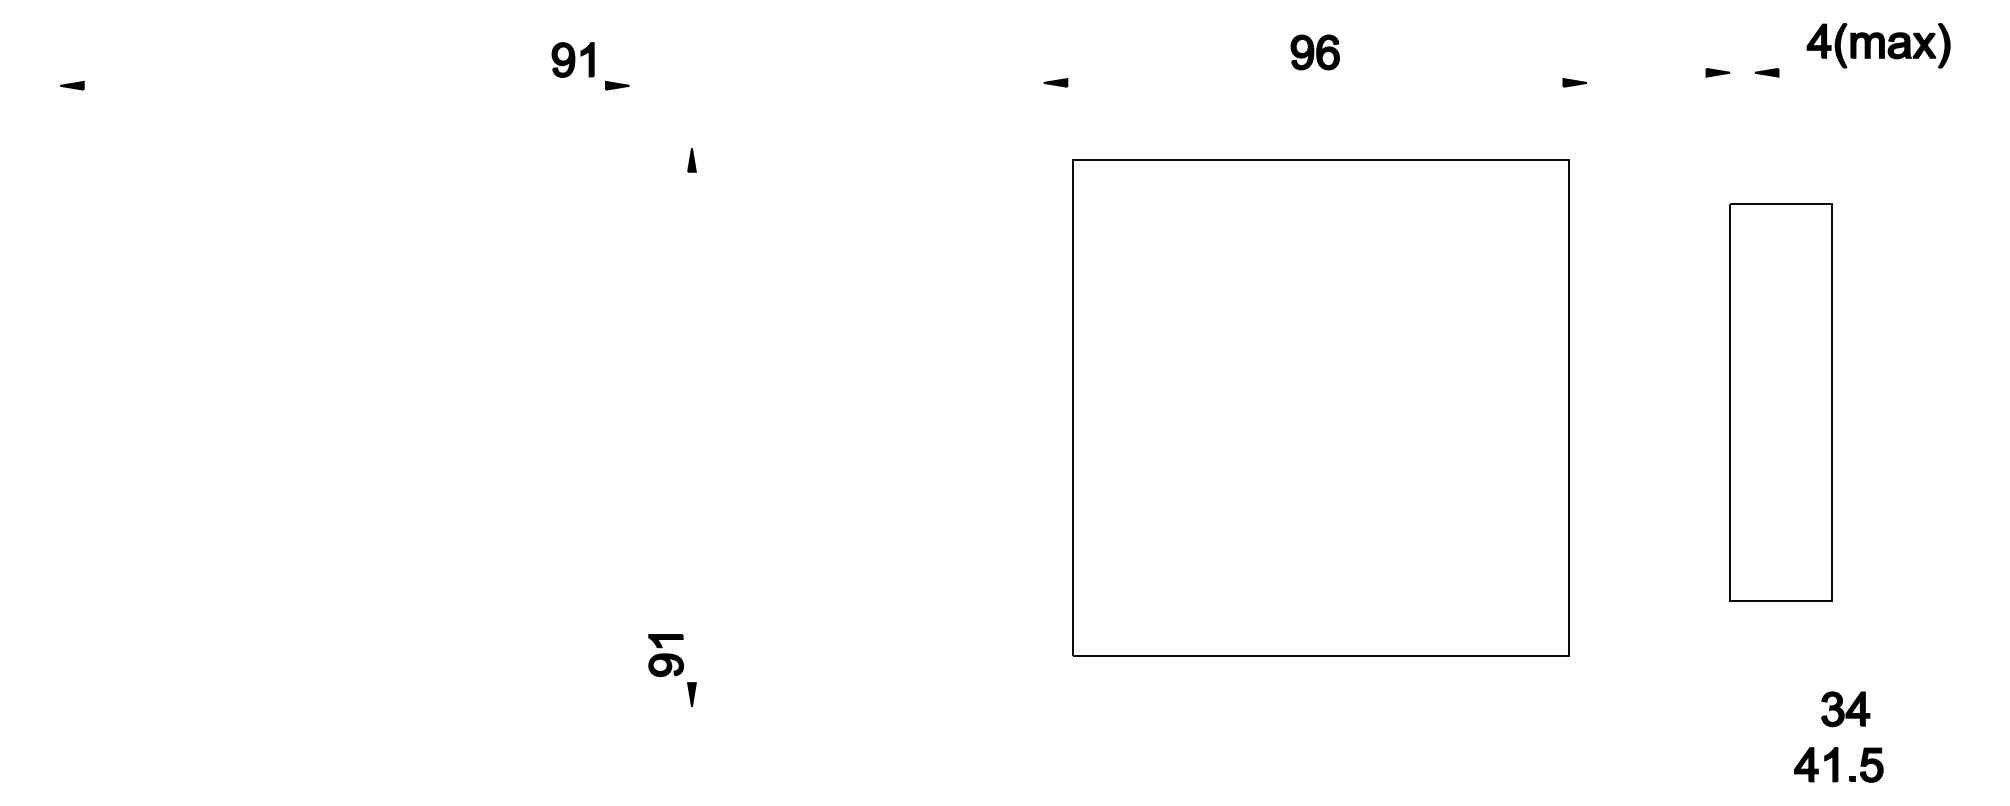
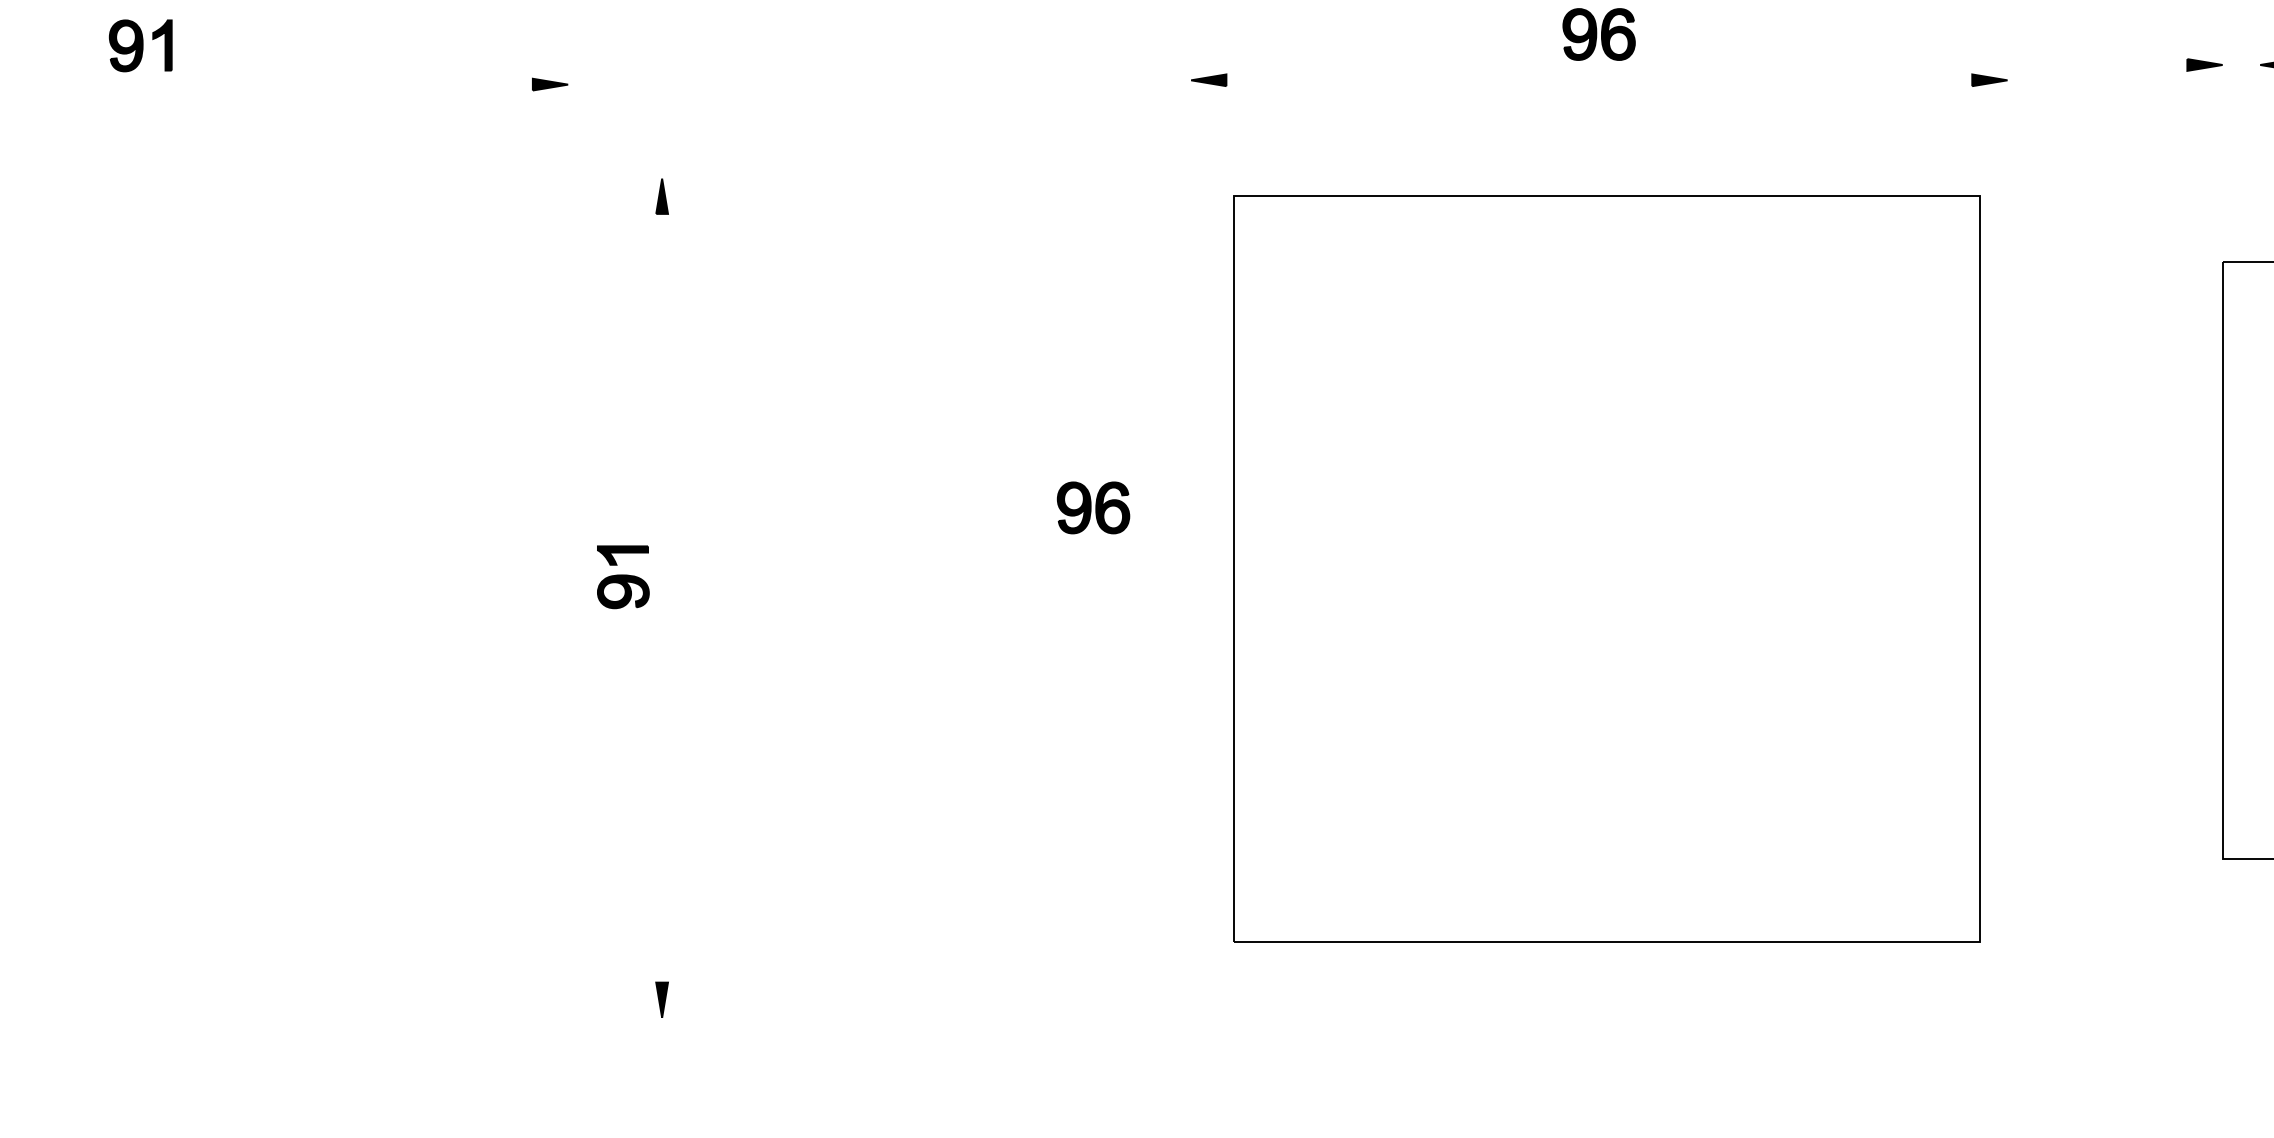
part: (572, 59) -> (139, 45), moved
part: (978, 367) -> (1092, 508), added
part: (665, 655) -> (622, 577), moved

